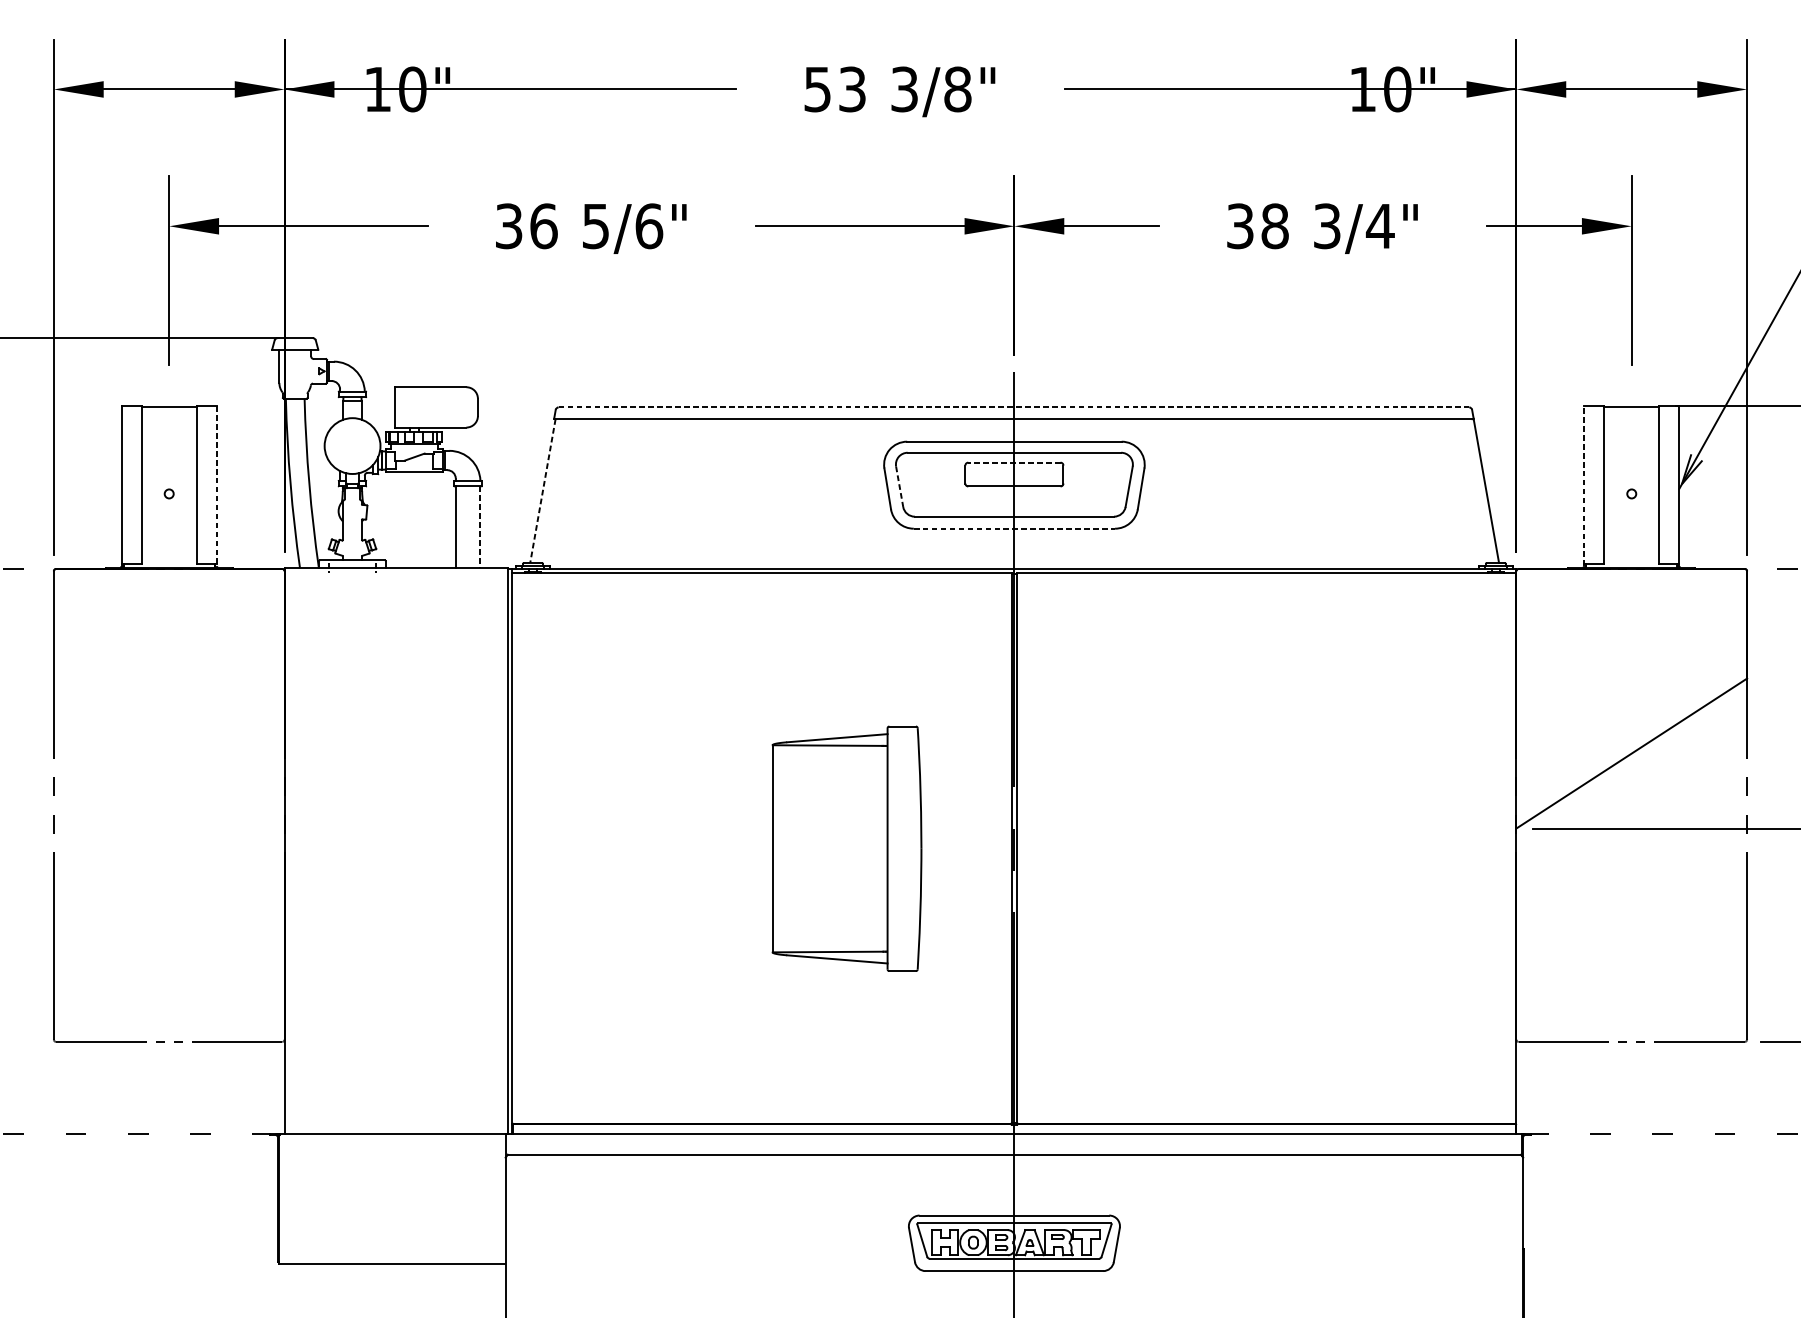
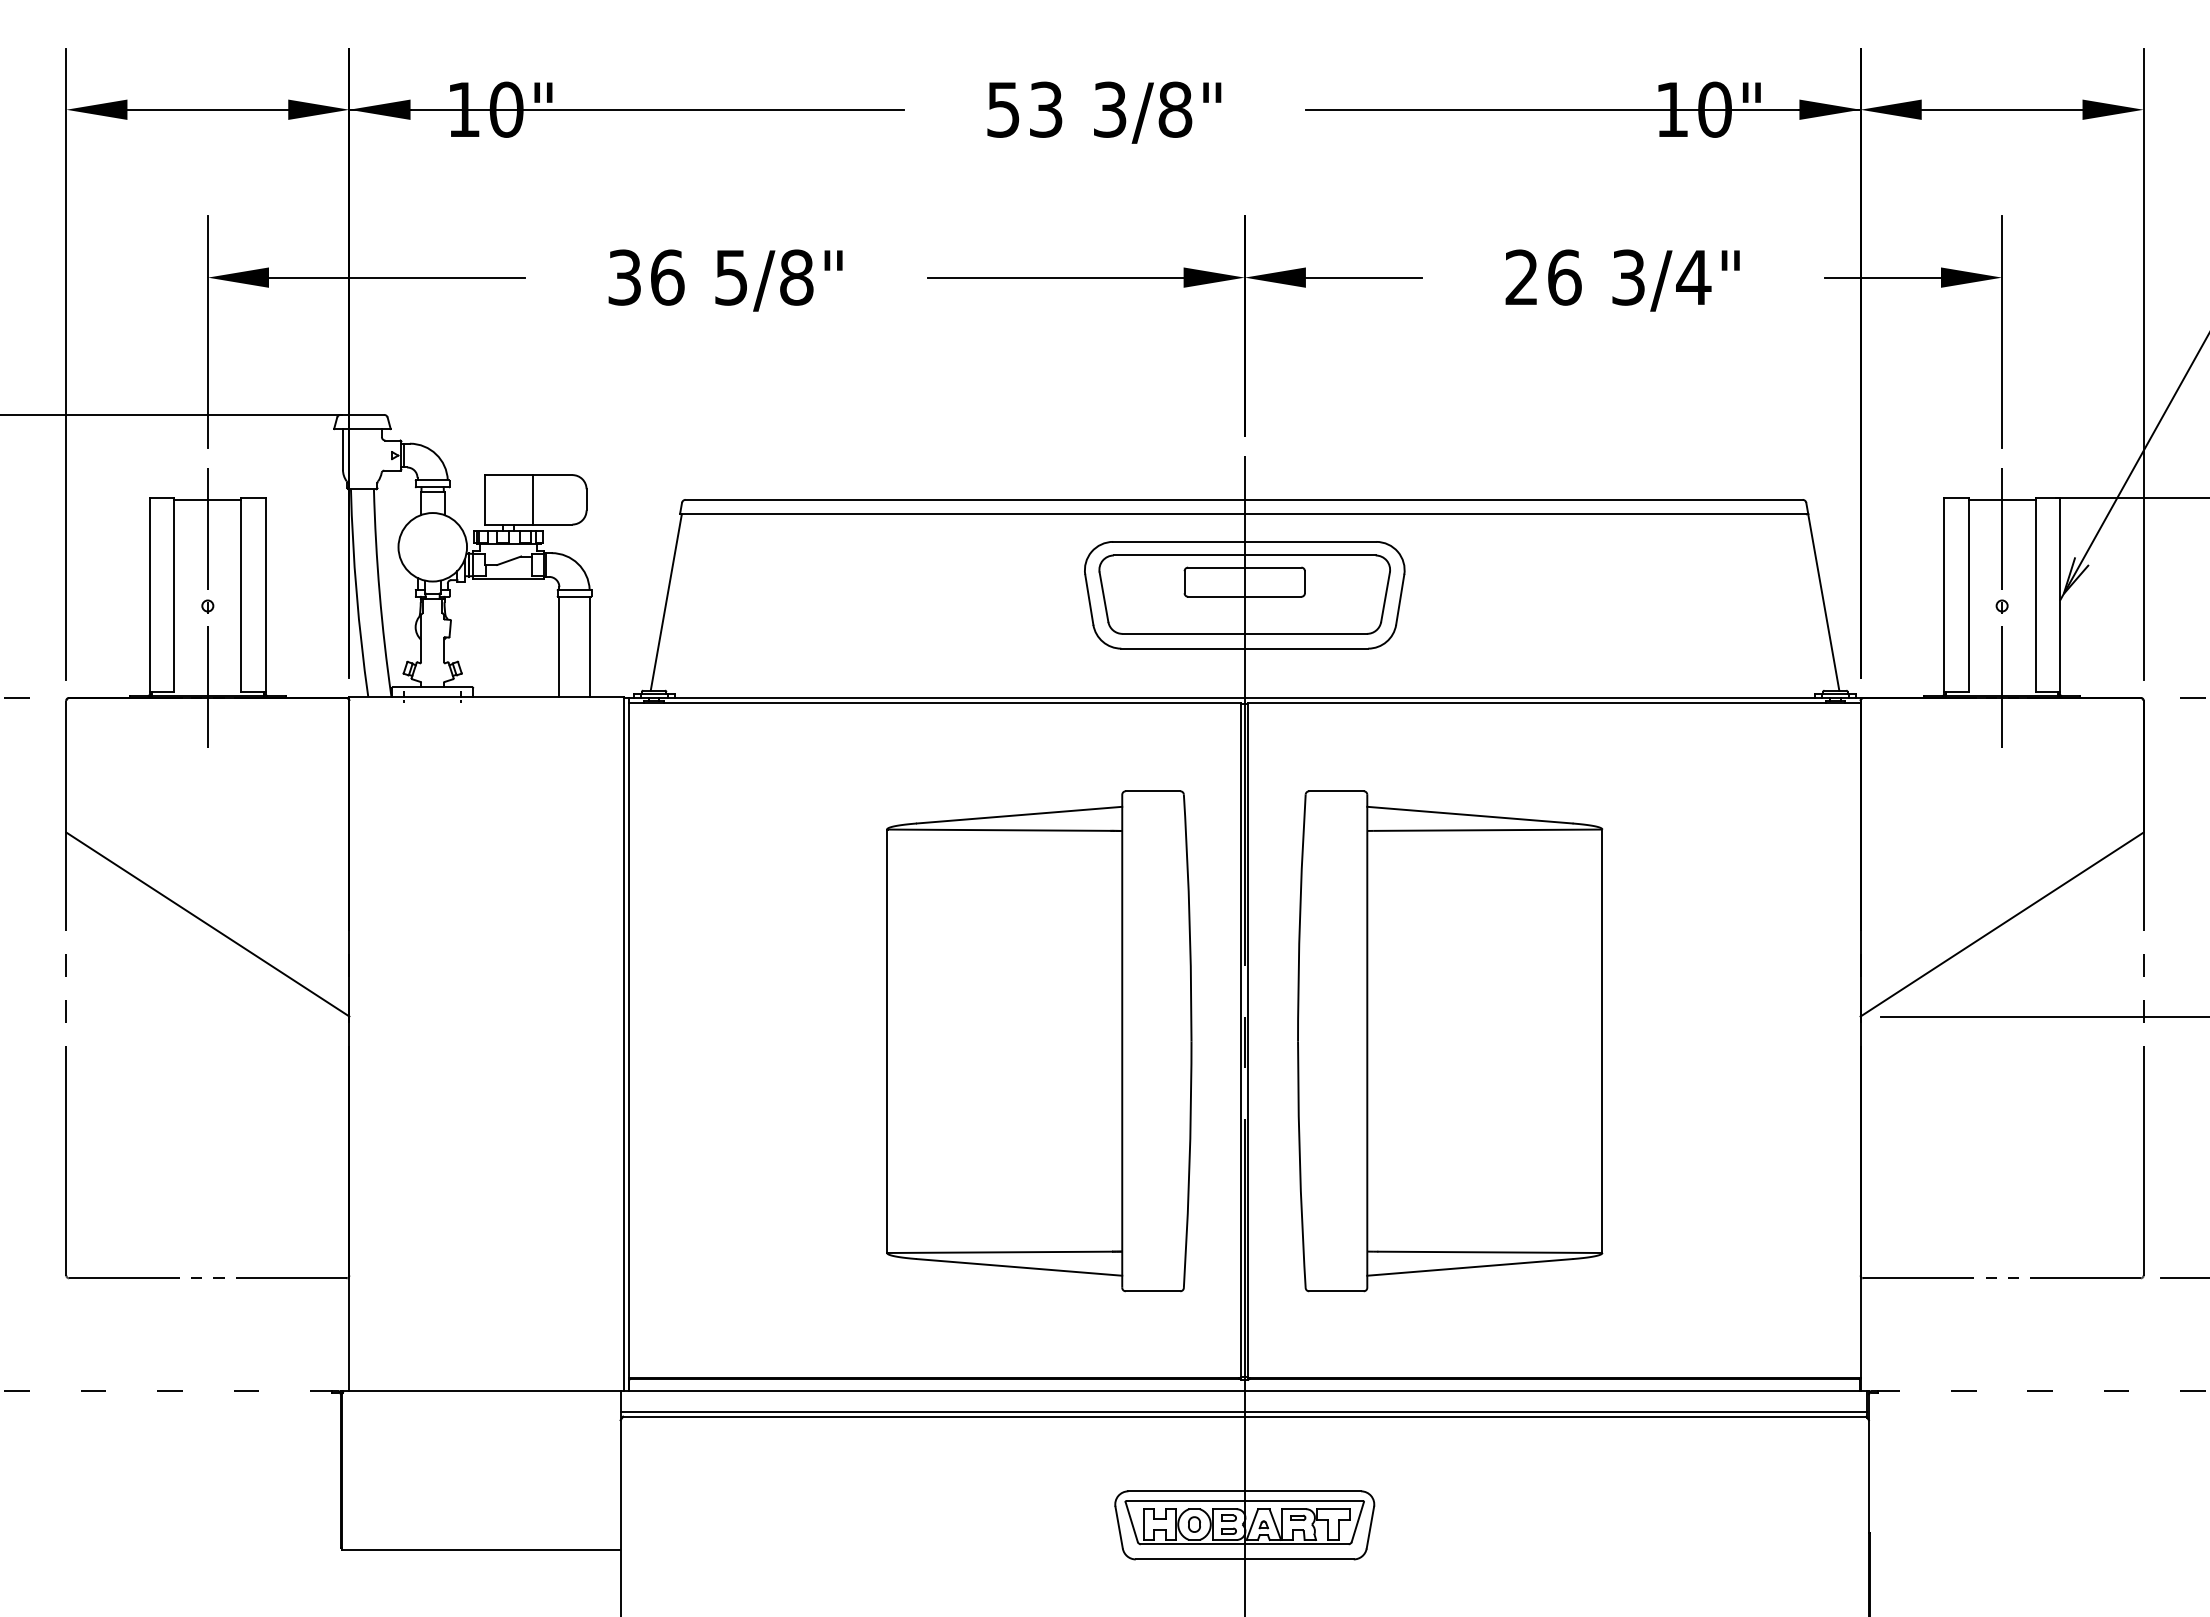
text: (649, 226) -> (796, 277), 5/6" -> 5/8"
text: (1257, 226) -> (1543, 277), 38 -> 26
line: (433, 407) -> (532, 499), added
line: (1014, 407) -> (1244, 499), dashed -> solid
line: (1014, 462) -> (1244, 567), dashed -> solid
line: (1583, 485) -> (1943, 595), dashed -> solid
line: (217, 486) -> (266, 596), dashed -> solid
line: (900, 487) -> (1104, 597), dashed -> solid
line: (543, 491) -> (666, 602), dashed -> solid
line: (168, 495) -> (207, 608), added
line: (1632, 495) -> (2002, 608), added
line: (480, 526) -> (589, 646), dashed -> solid
line: (1015, 528) -> (1245, 648), dashed -> solid
line: (168, 753) -> (207, 924), added
part: (847, 848) -> (1039, 1041), size x1.67
part: (1182, 848) -> (1450, 1041), added
line: (1013, 1151) -> (1243, 1412), added

